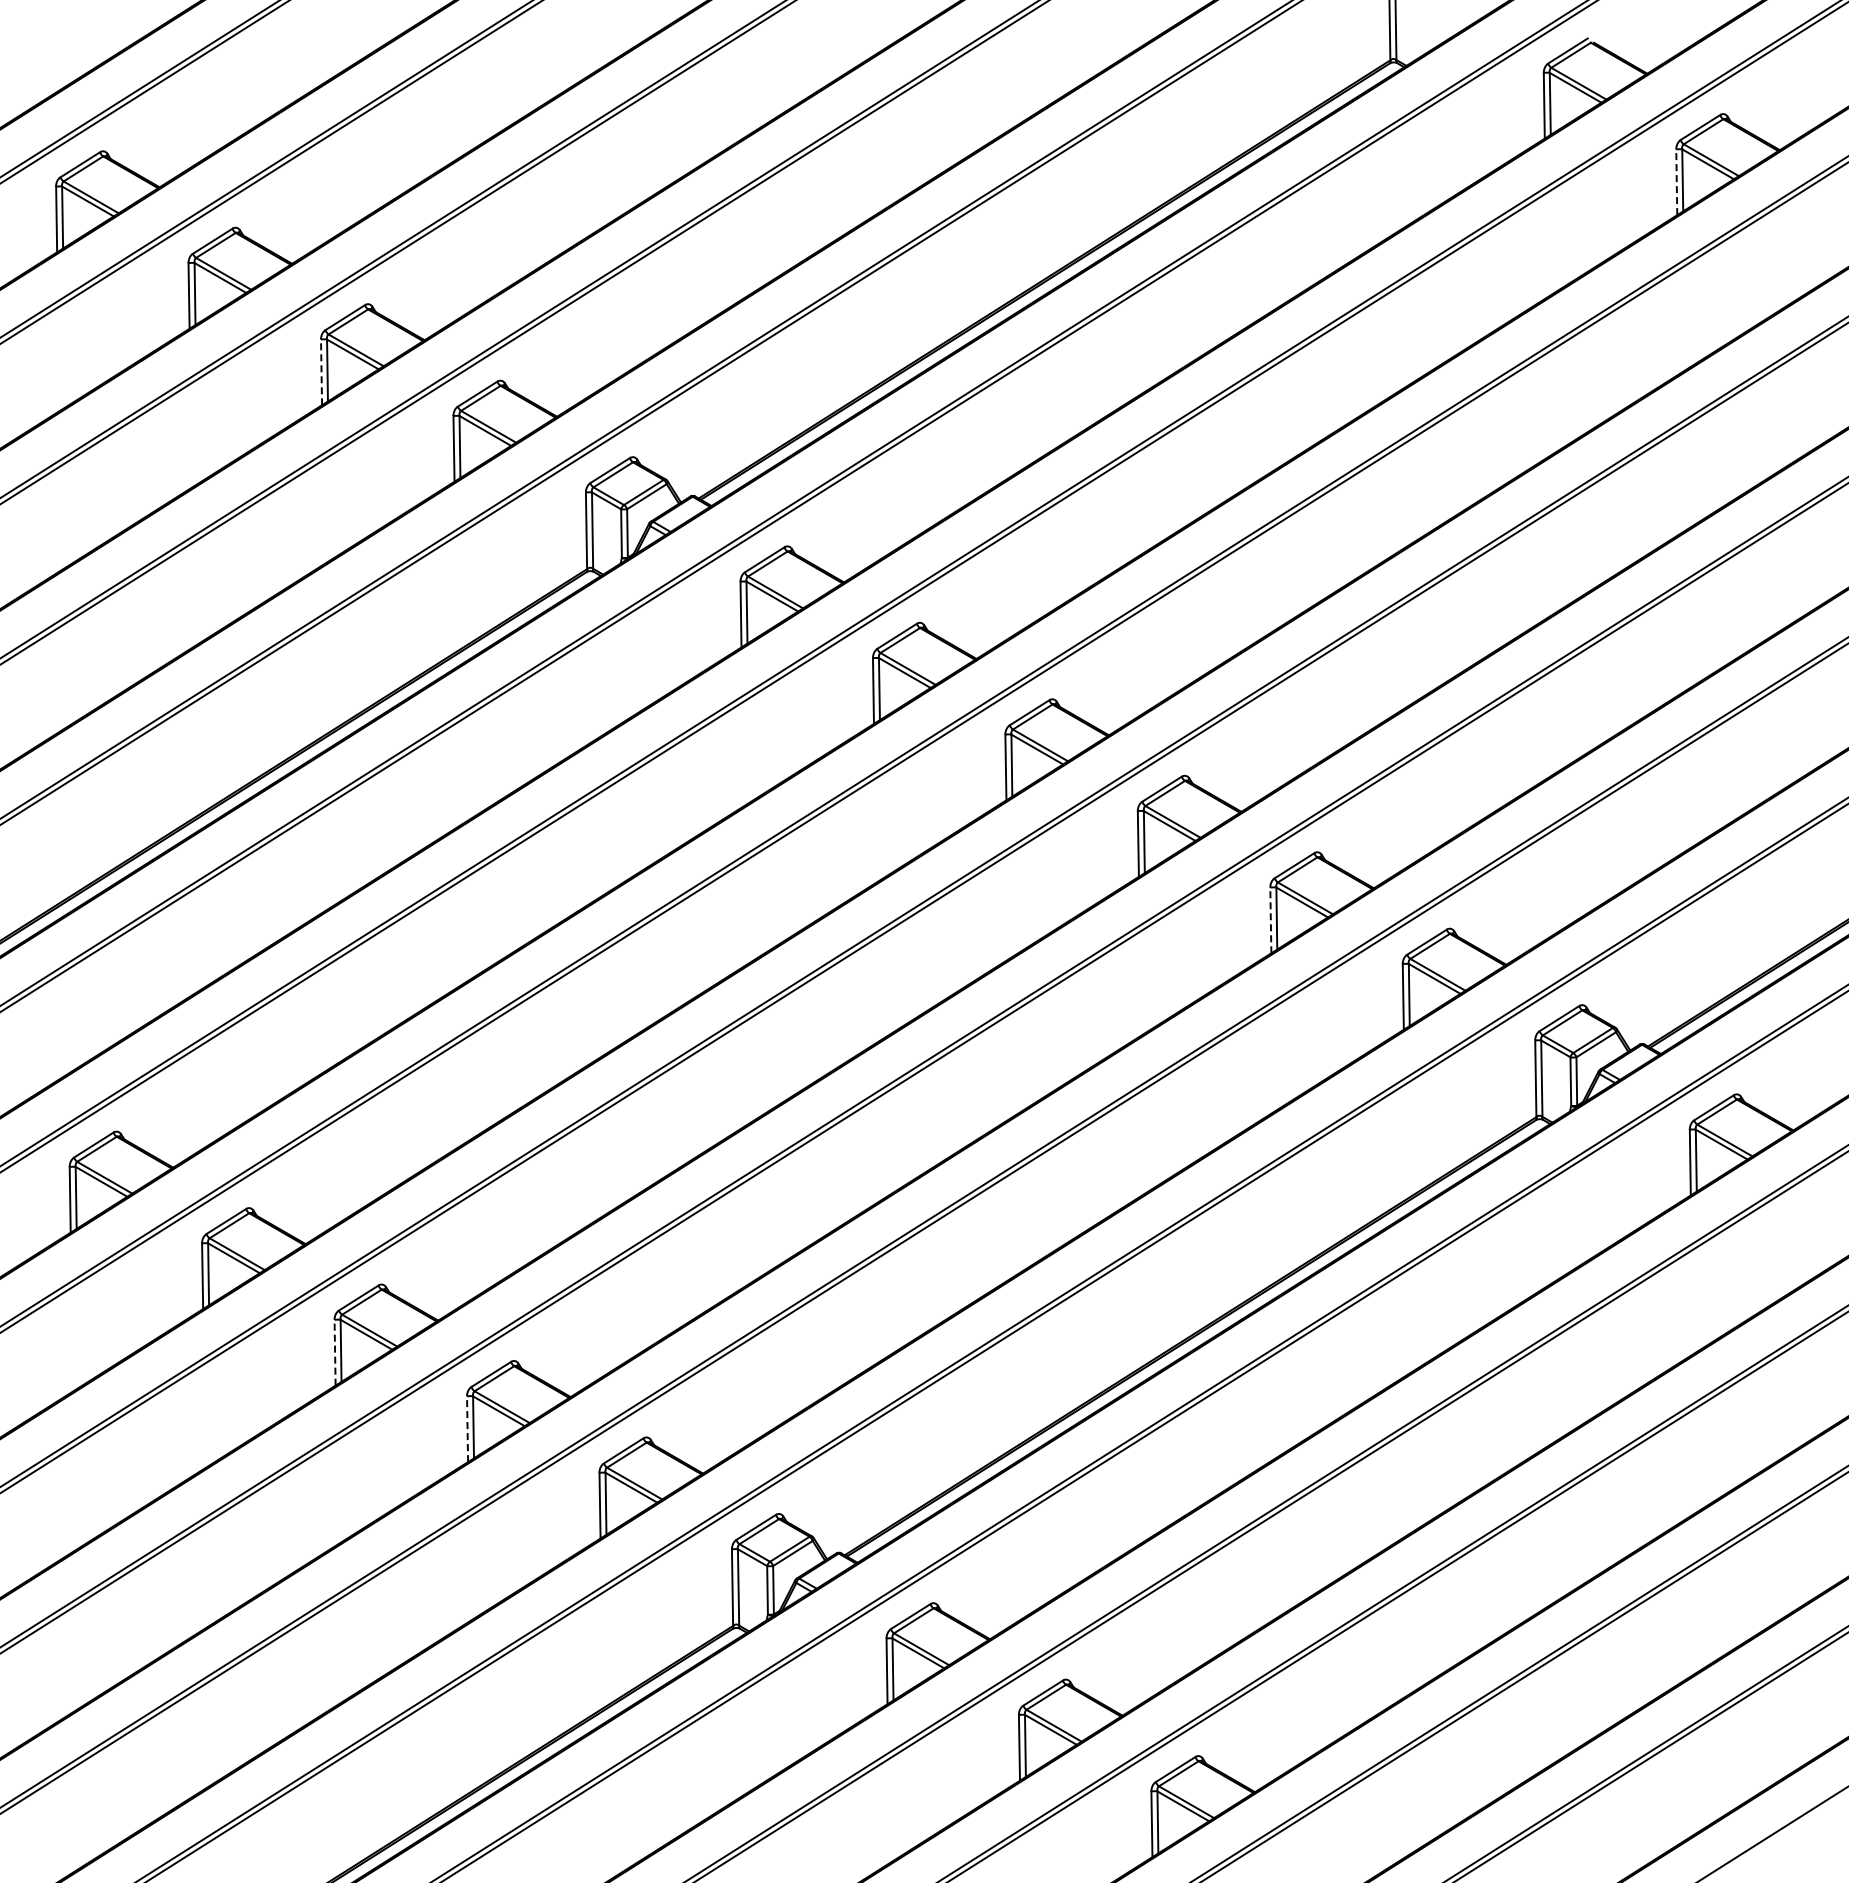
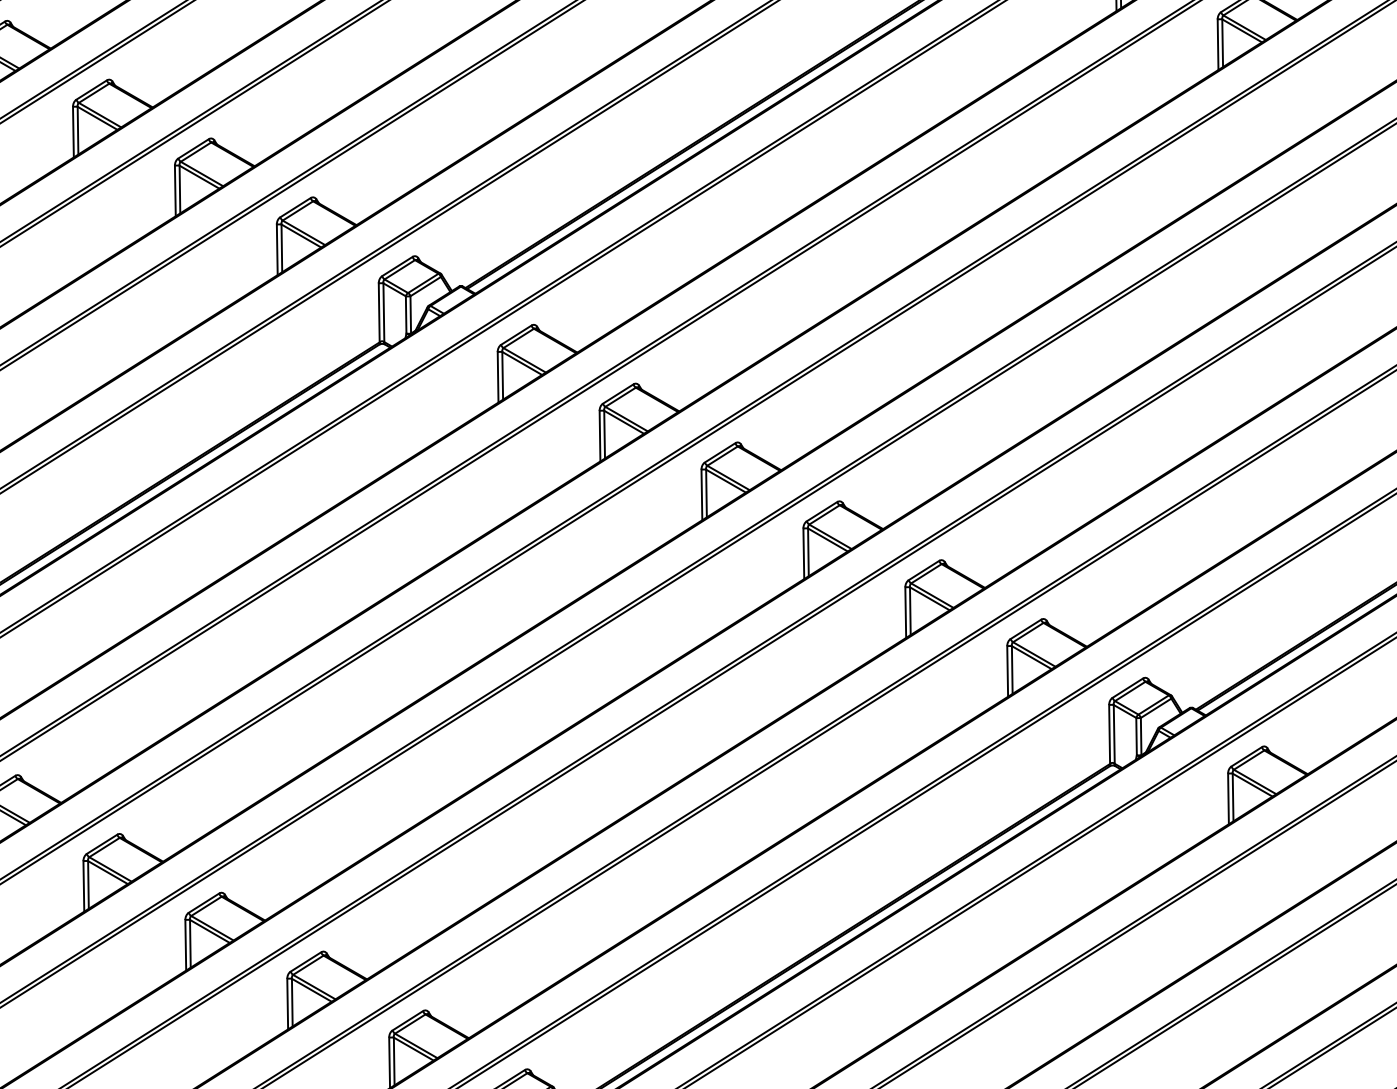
line: (1676, 182) -> (1217, 44), dashed -> solid
line: (321, 372) -> (175, 191), dashed -> solid
line: (1270, 920) -> (905, 612), dashed -> solid
line: (335, 1352) -> (186, 945), dashed -> solid
line: (467, 1429) -> (287, 1004), dashed -> solid

